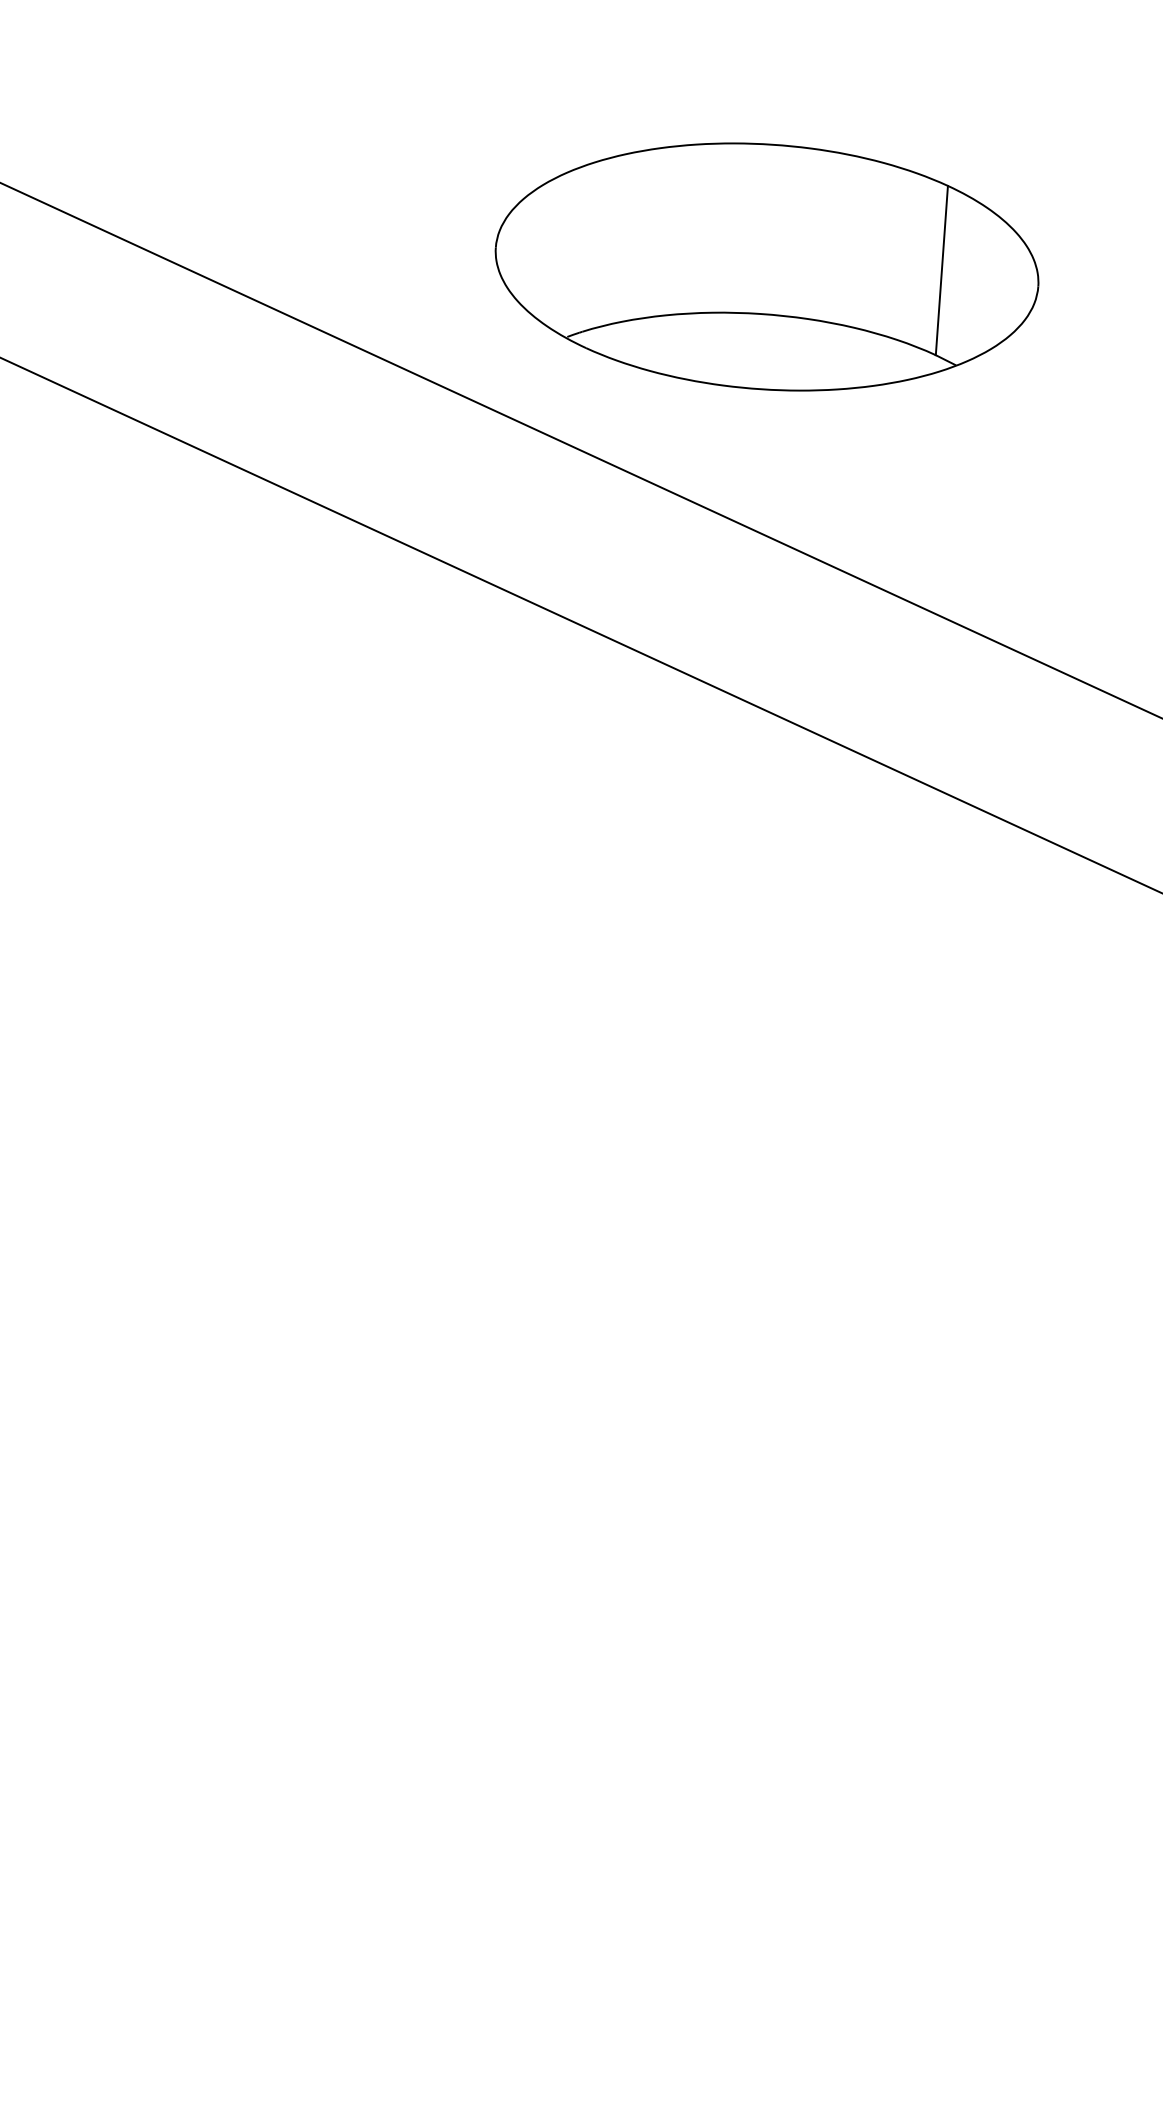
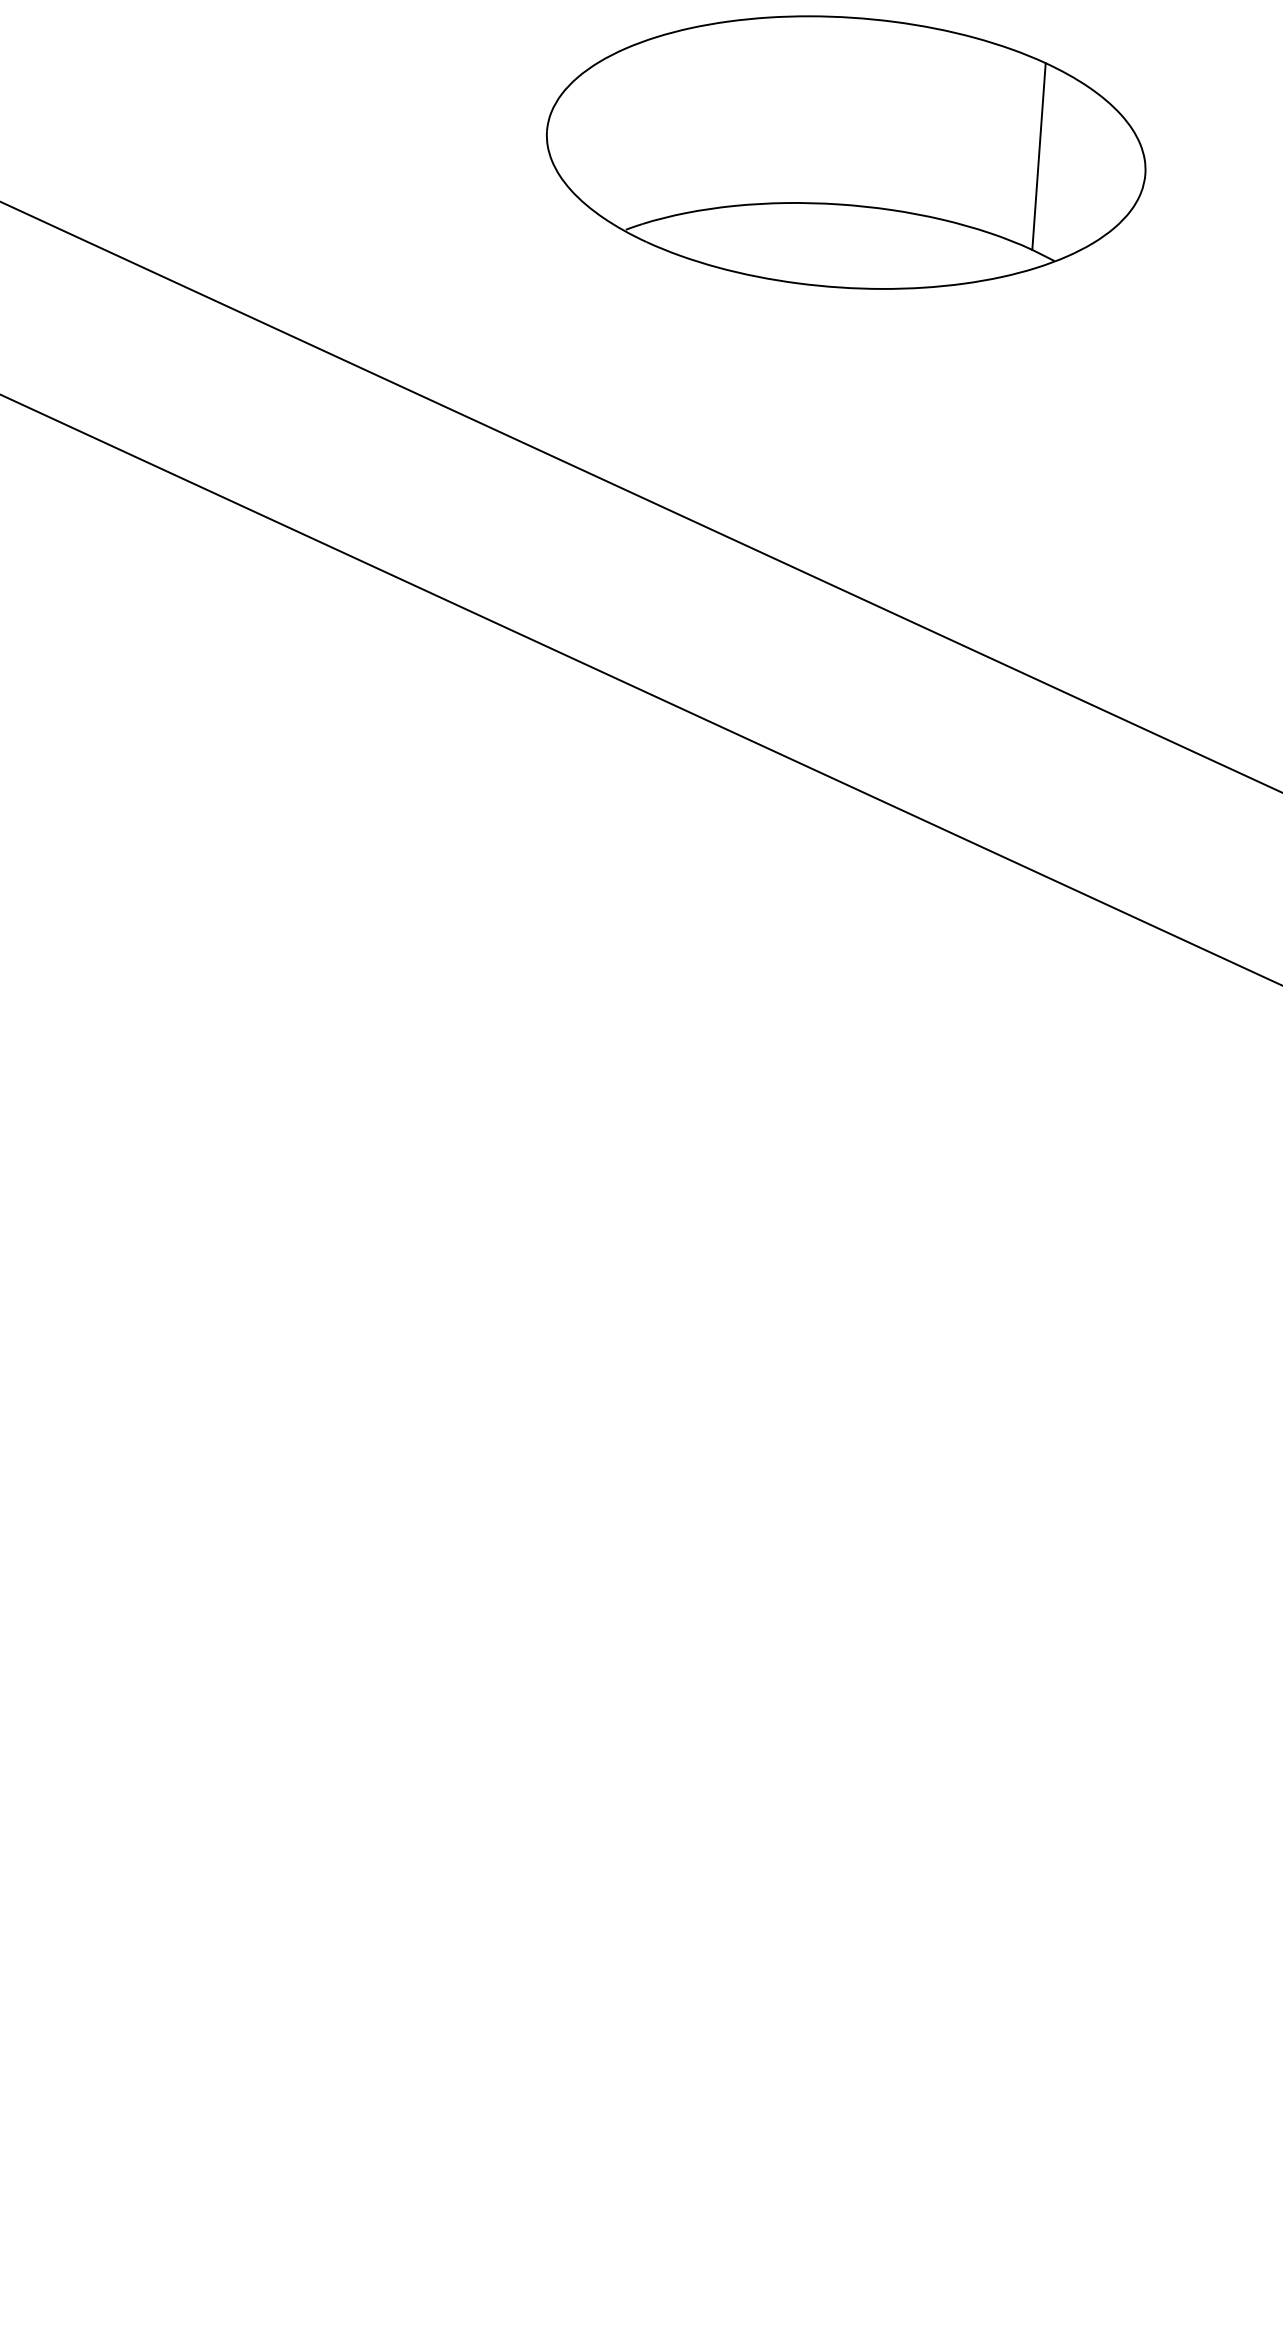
part: (767, 266) -> (846, 152), moved

